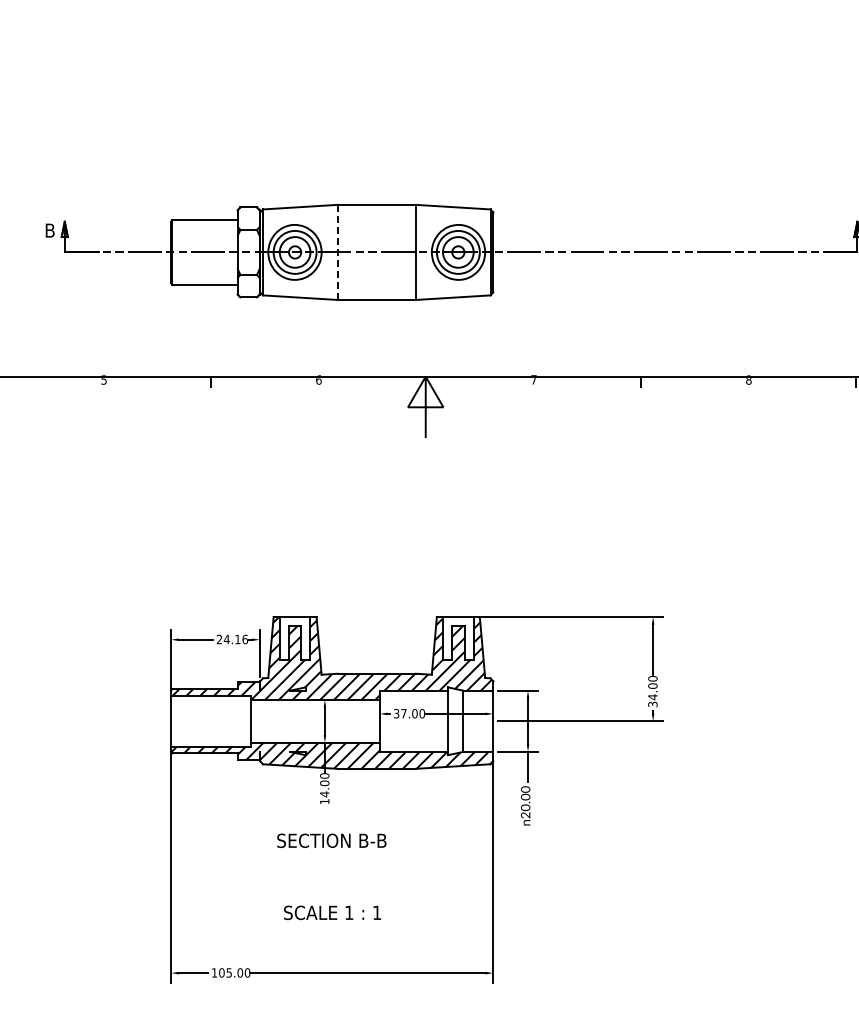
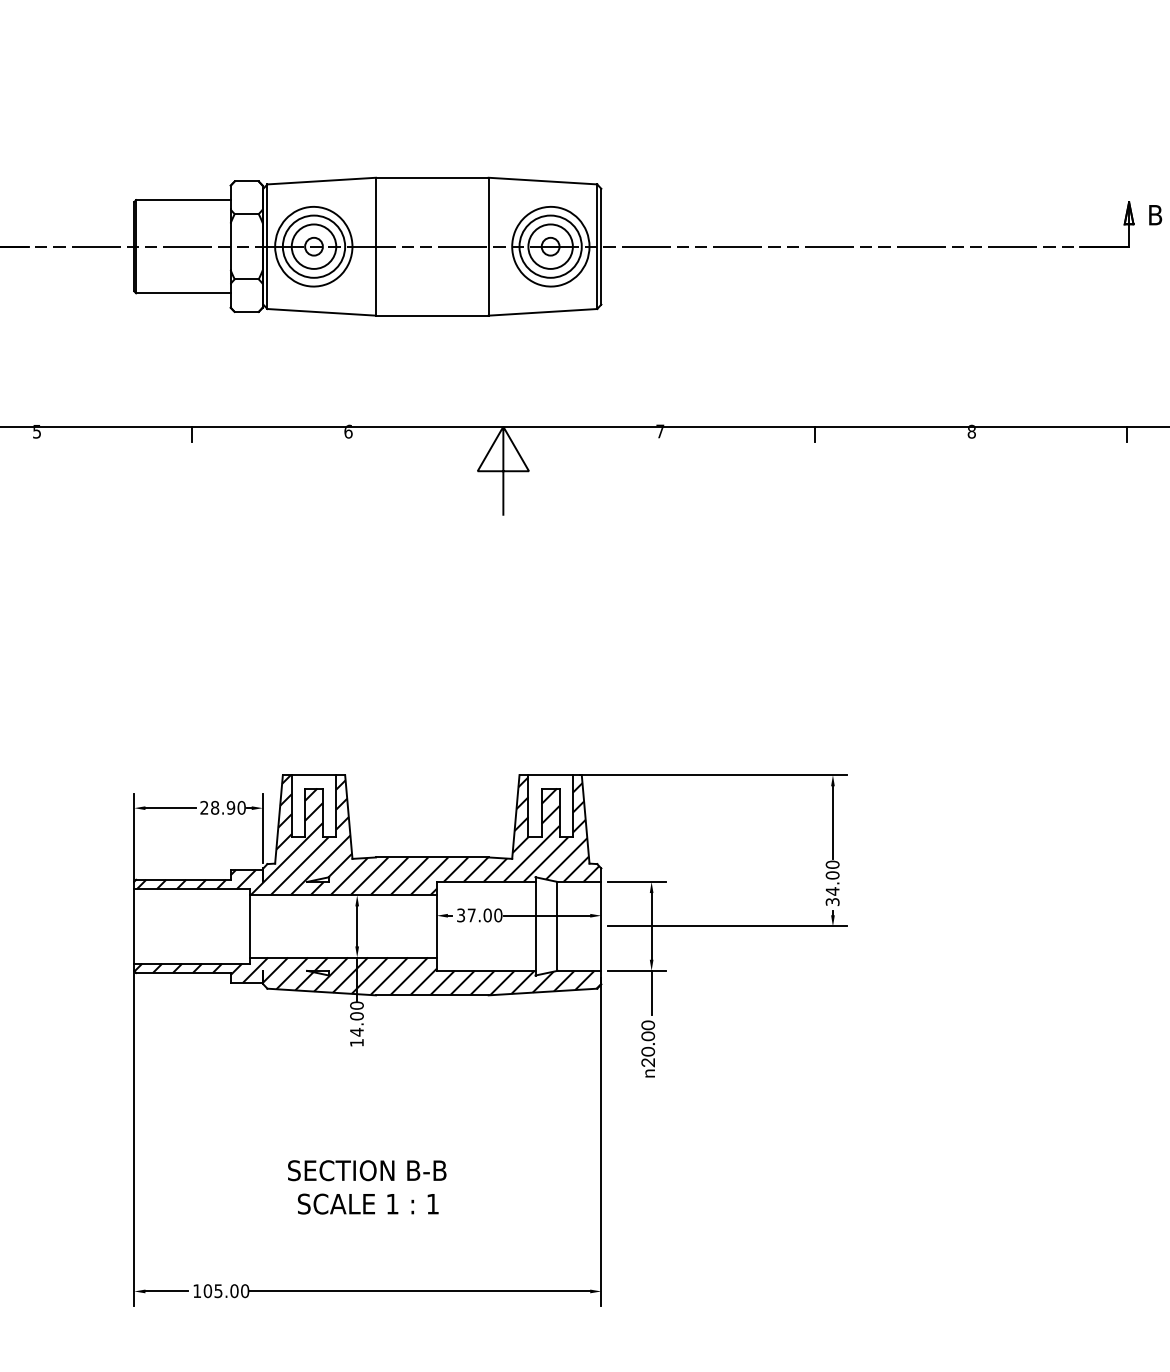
line: (337, 252) -> (375, 246), dashed -> solid
text: (235, 639) -> (227, 807), 24.16 -> 28.90
text: (331, 840) -> (366, 1170), moved

